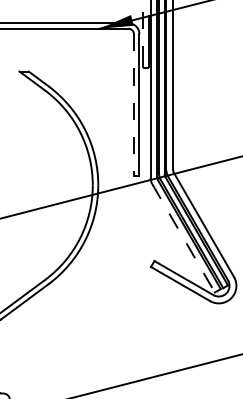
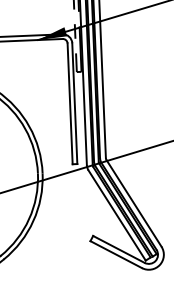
line: (133, 105) -> (69, 104), dashed -> solid
line: (183, 238) -> (117, 215), dashed -> solid

